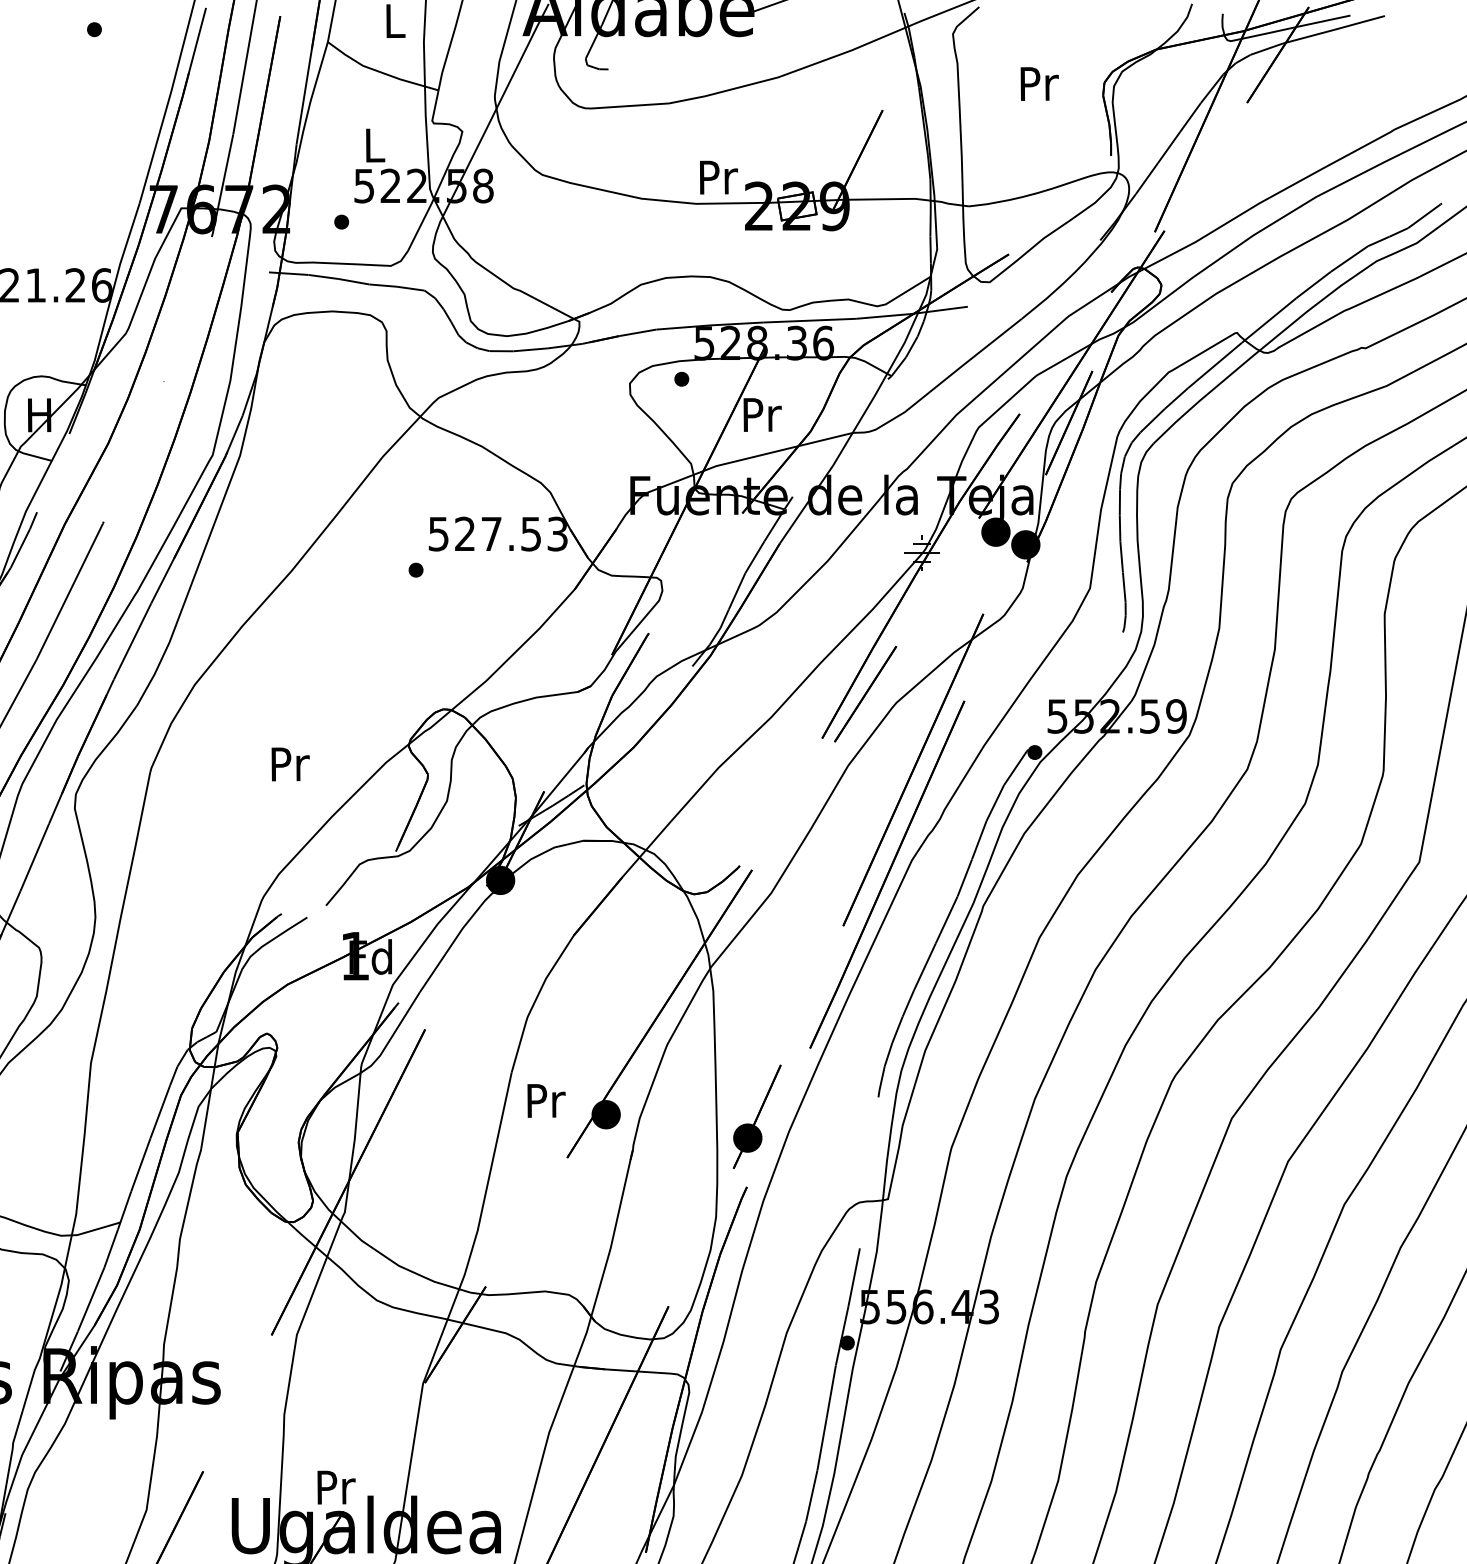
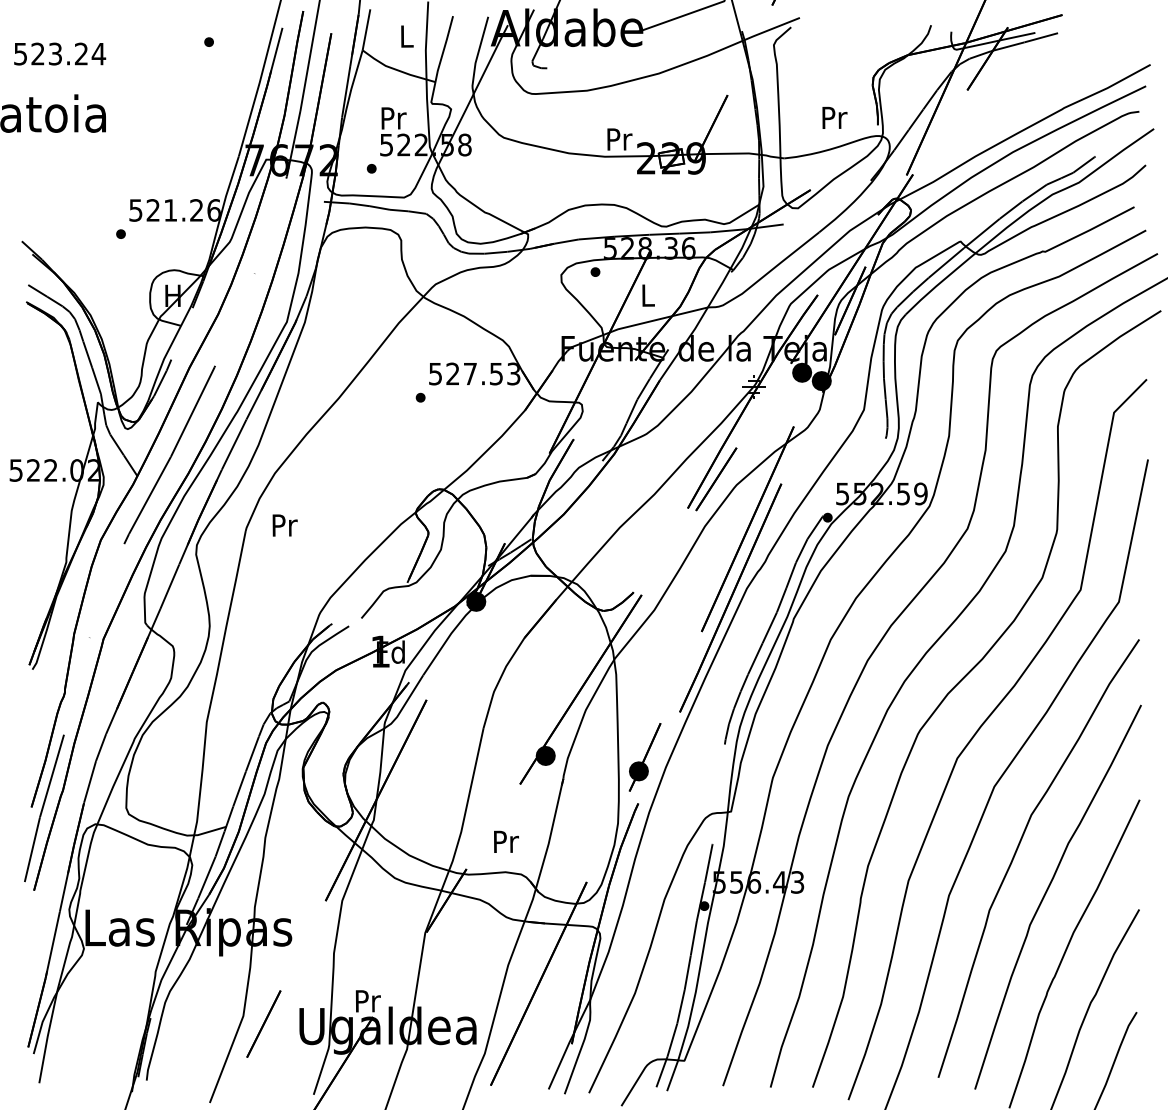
text: (1039, 83) -> (834, 117), moved
text: (374, 145) -> (393, 118), L -> Pr
text: (762, 414) -> (648, 295), Pr -> L
text: (289, 764) -> (284, 525), moved
text: (546, 1100) -> (506, 841), moved

